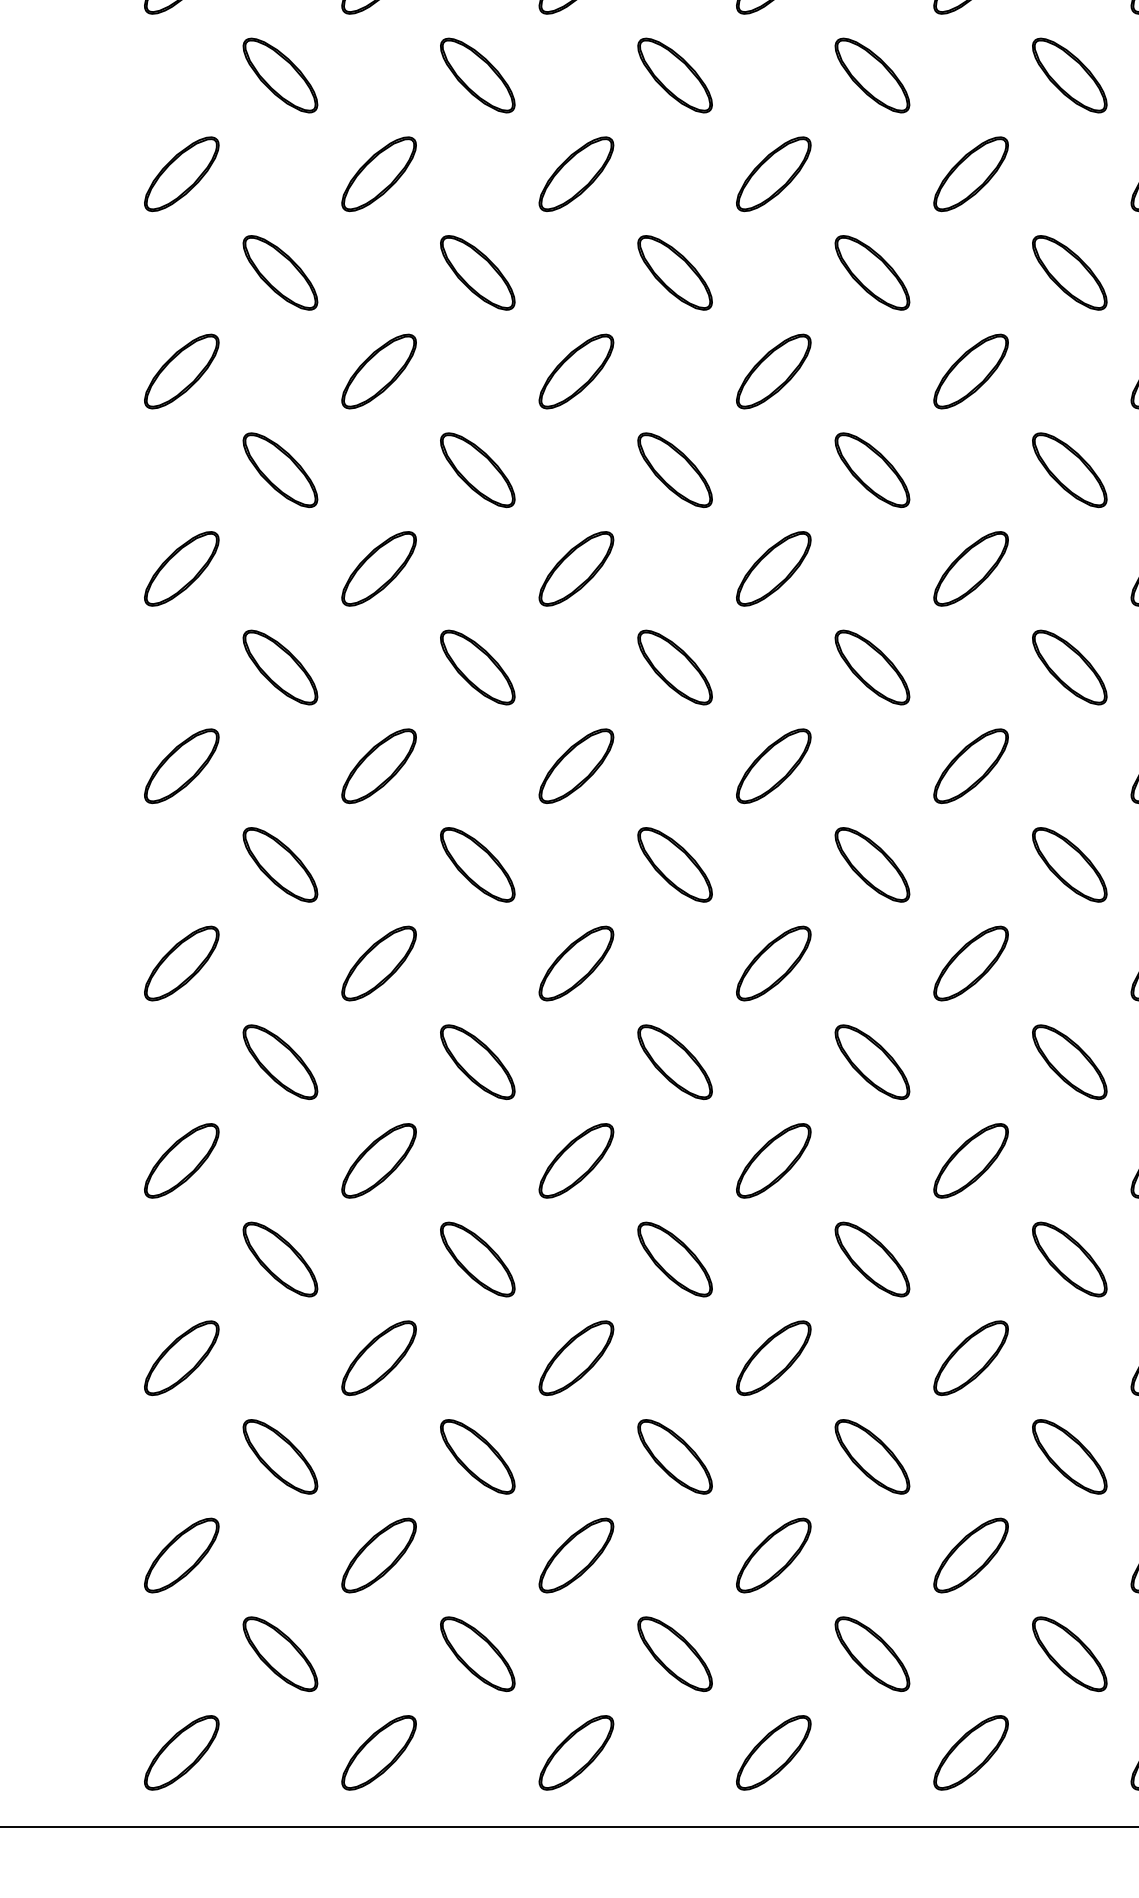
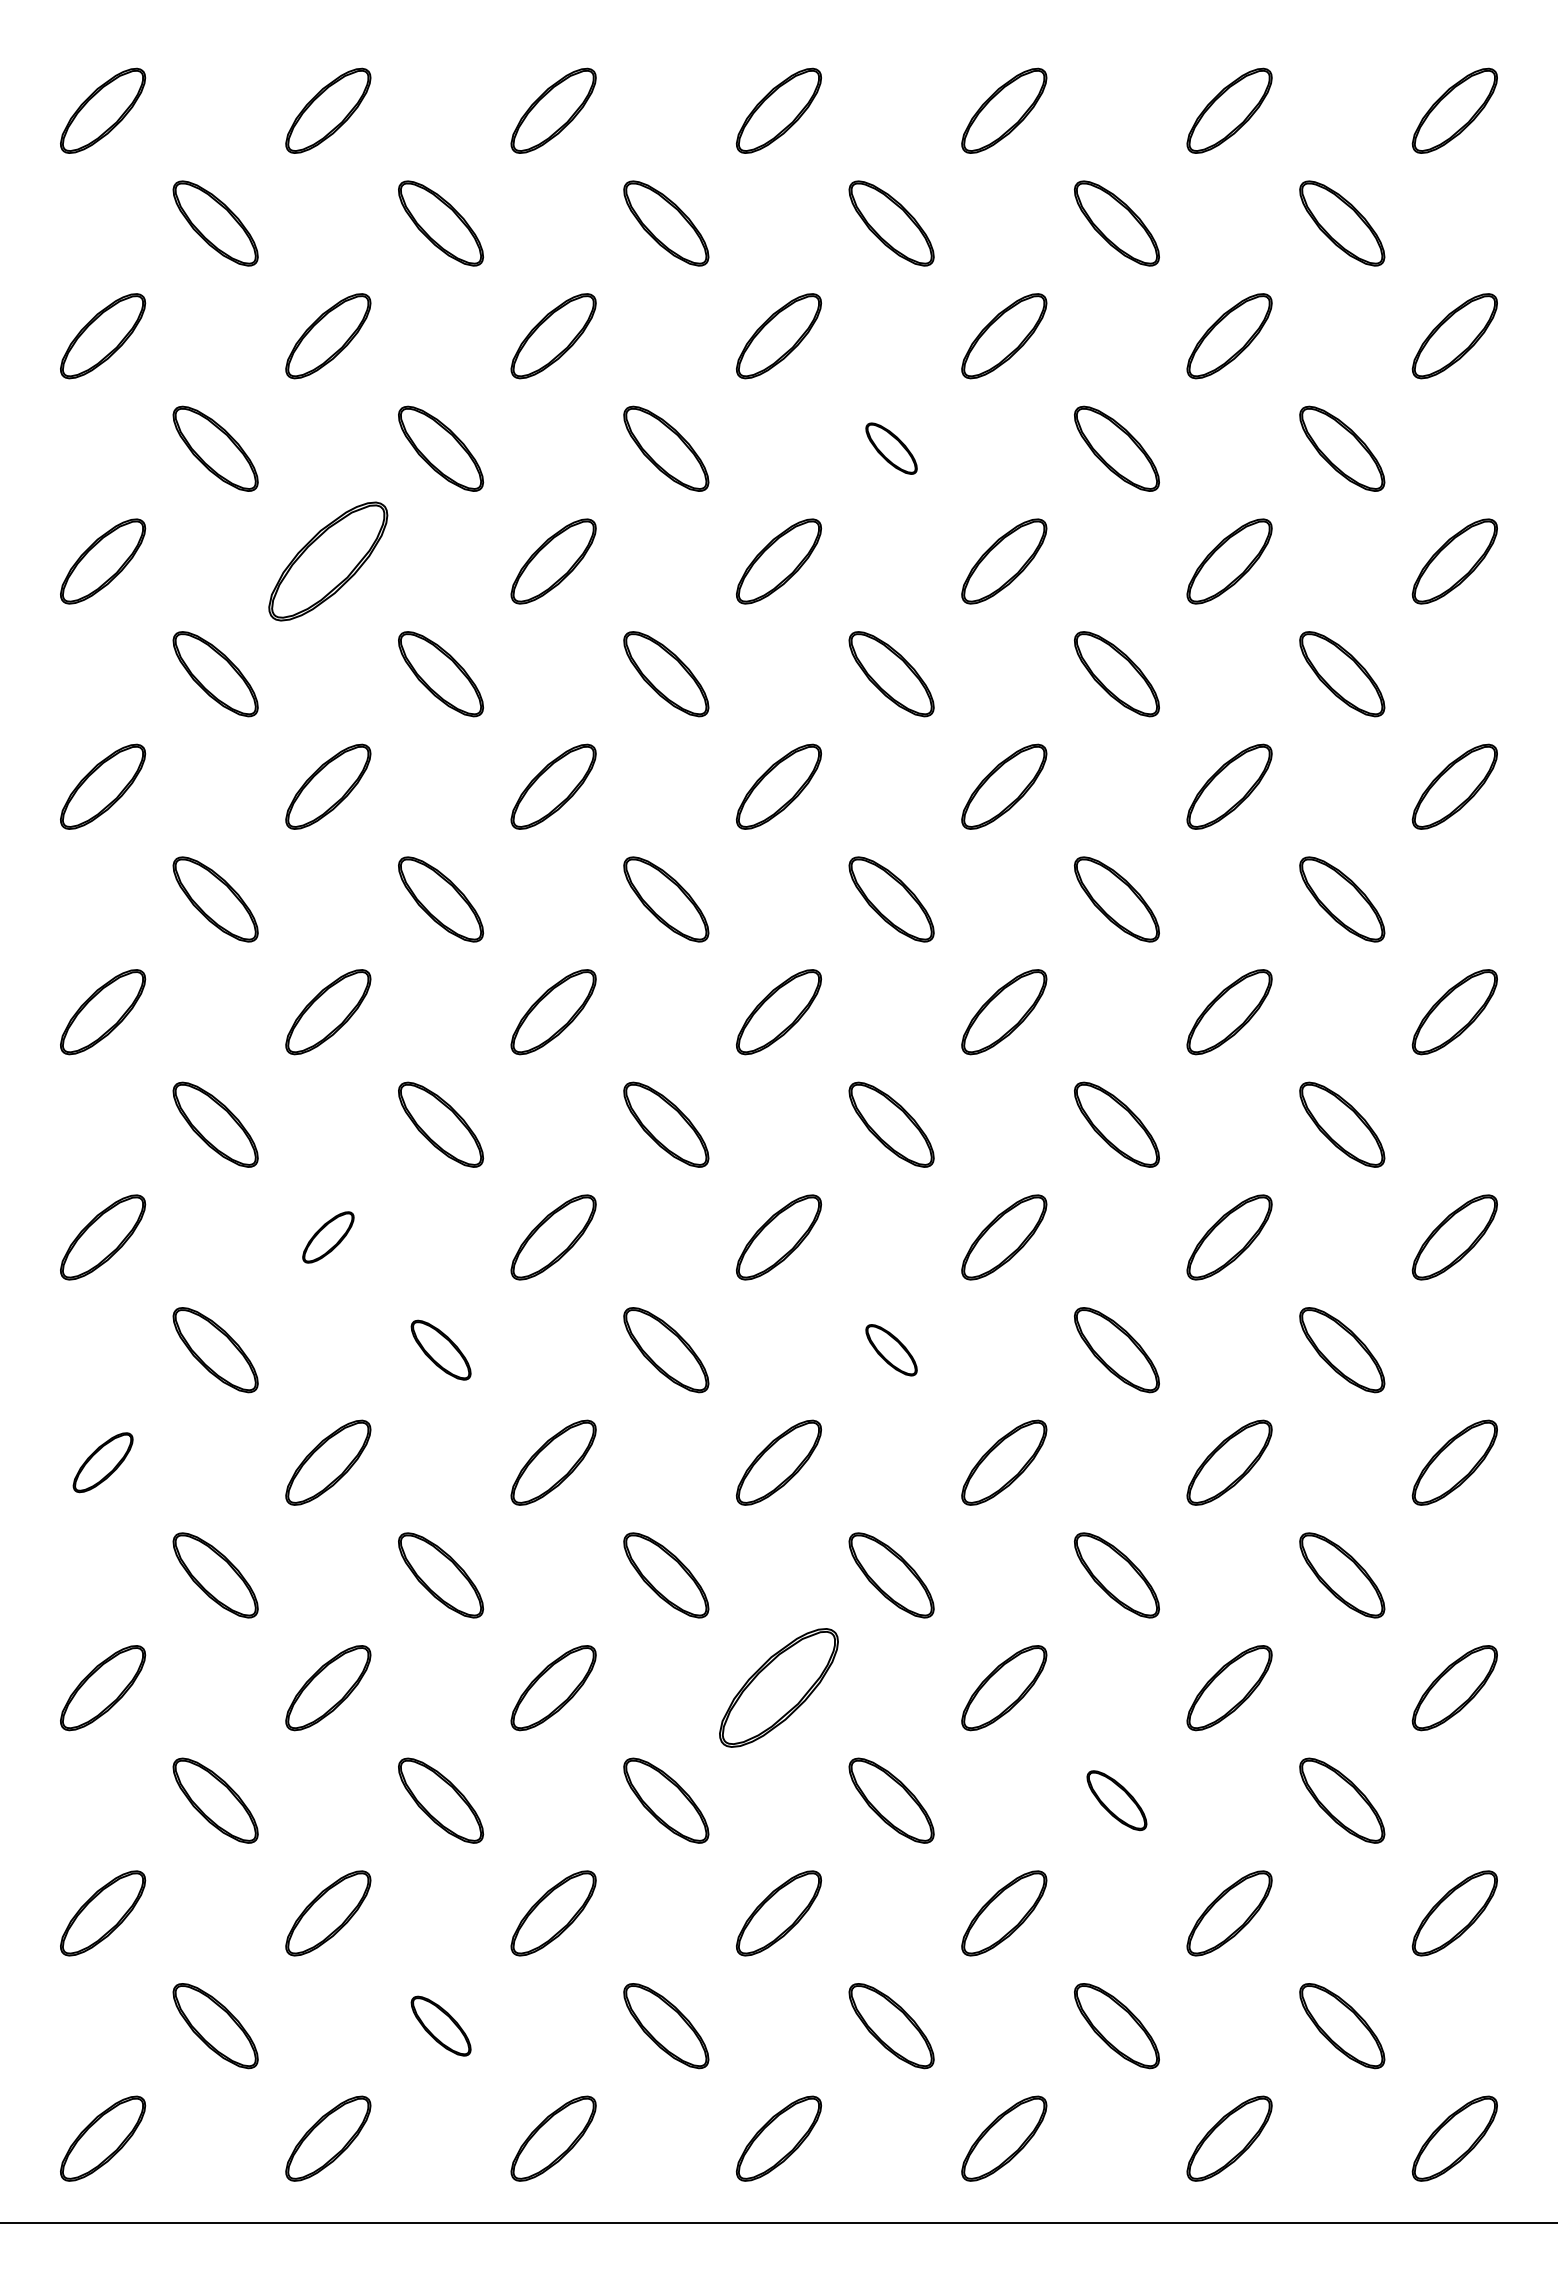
part: (872, 272) -> (891, 448), size x0.6
part: (379, 371) -> (328, 561), size x1.4
part: (379, 963) -> (328, 1237), size x0.6
part: (478, 1062) -> (441, 1350), size x0.7
part: (872, 1062) -> (891, 1350), size x0.6
part: (182, 1160) -> (103, 1462), size x0.7
part: (773, 1358) -> (778, 1688), size x1.4
part: (1069, 1456) -> (1116, 1800), size x0.7
part: (478, 1654) -> (441, 2026), size x0.7

